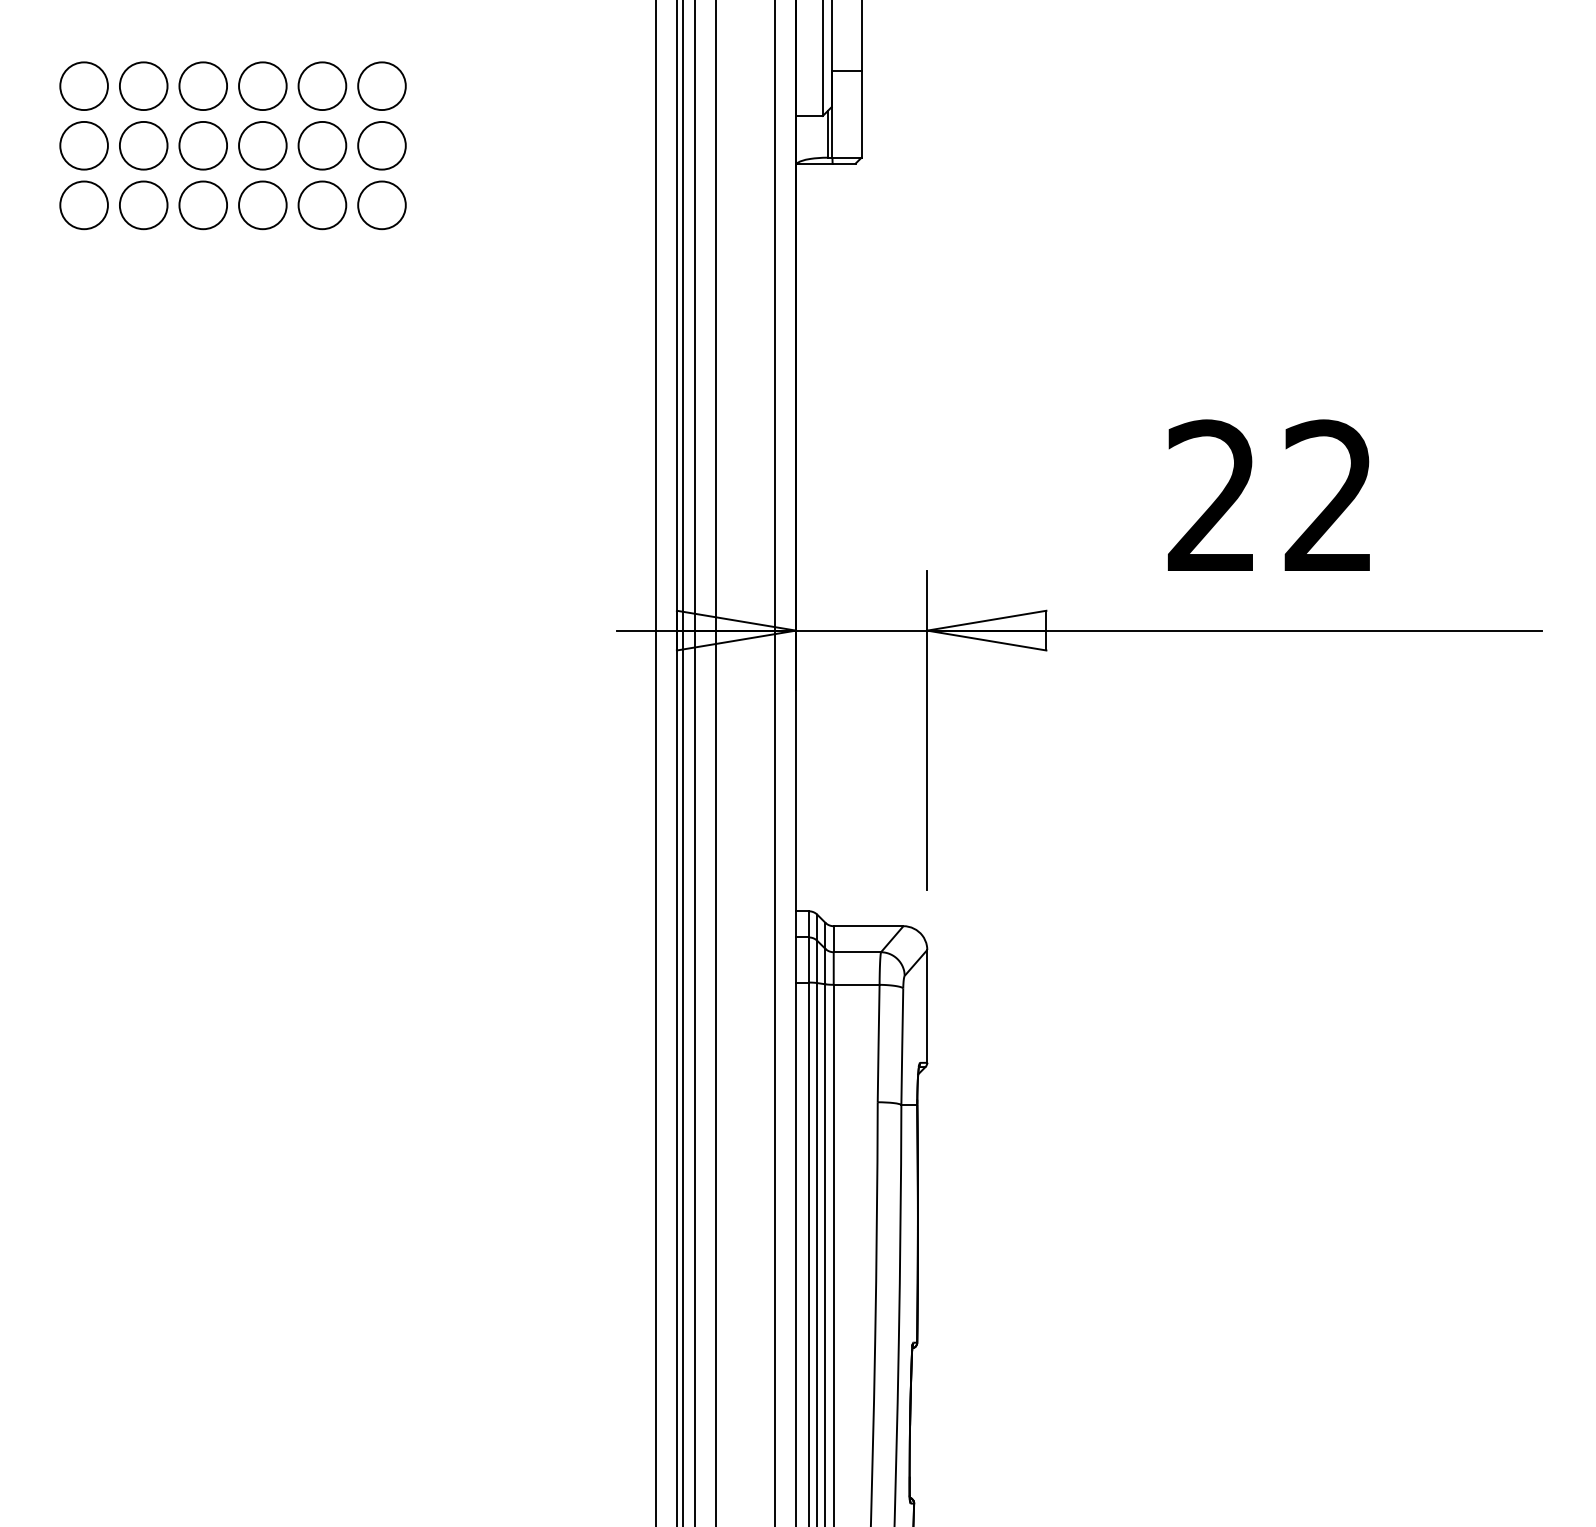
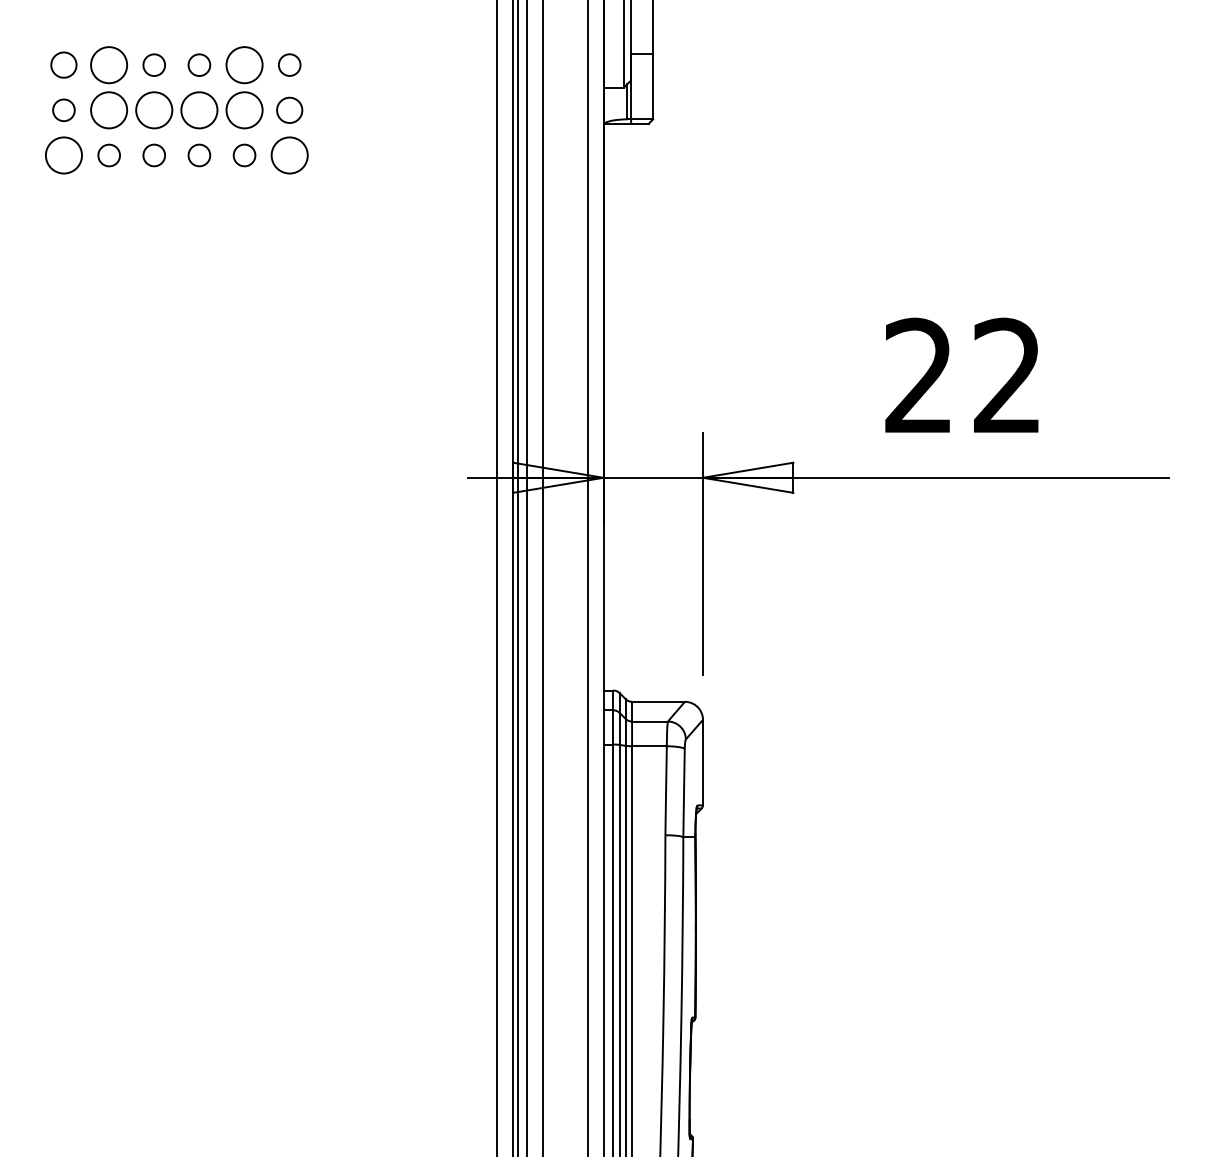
circle: (83, 85) -> (63, 64), size x0.7
circle: (381, 85) -> (289, 64), size x0.6
circle: (203, 86) -> (154, 65), size x0.6
circle: (262, 86) -> (199, 65), size x0.6
circle: (83, 145) -> (63, 110), size x0.6
circle: (381, 145) -> (289, 110), size x0.7
circle: (143, 205) -> (108, 155), size x0.6
circle: (203, 205) -> (154, 155), size x0.6
circle: (262, 205) -> (199, 155), size x0.6
circle: (322, 205) -> (244, 155), size x0.6

